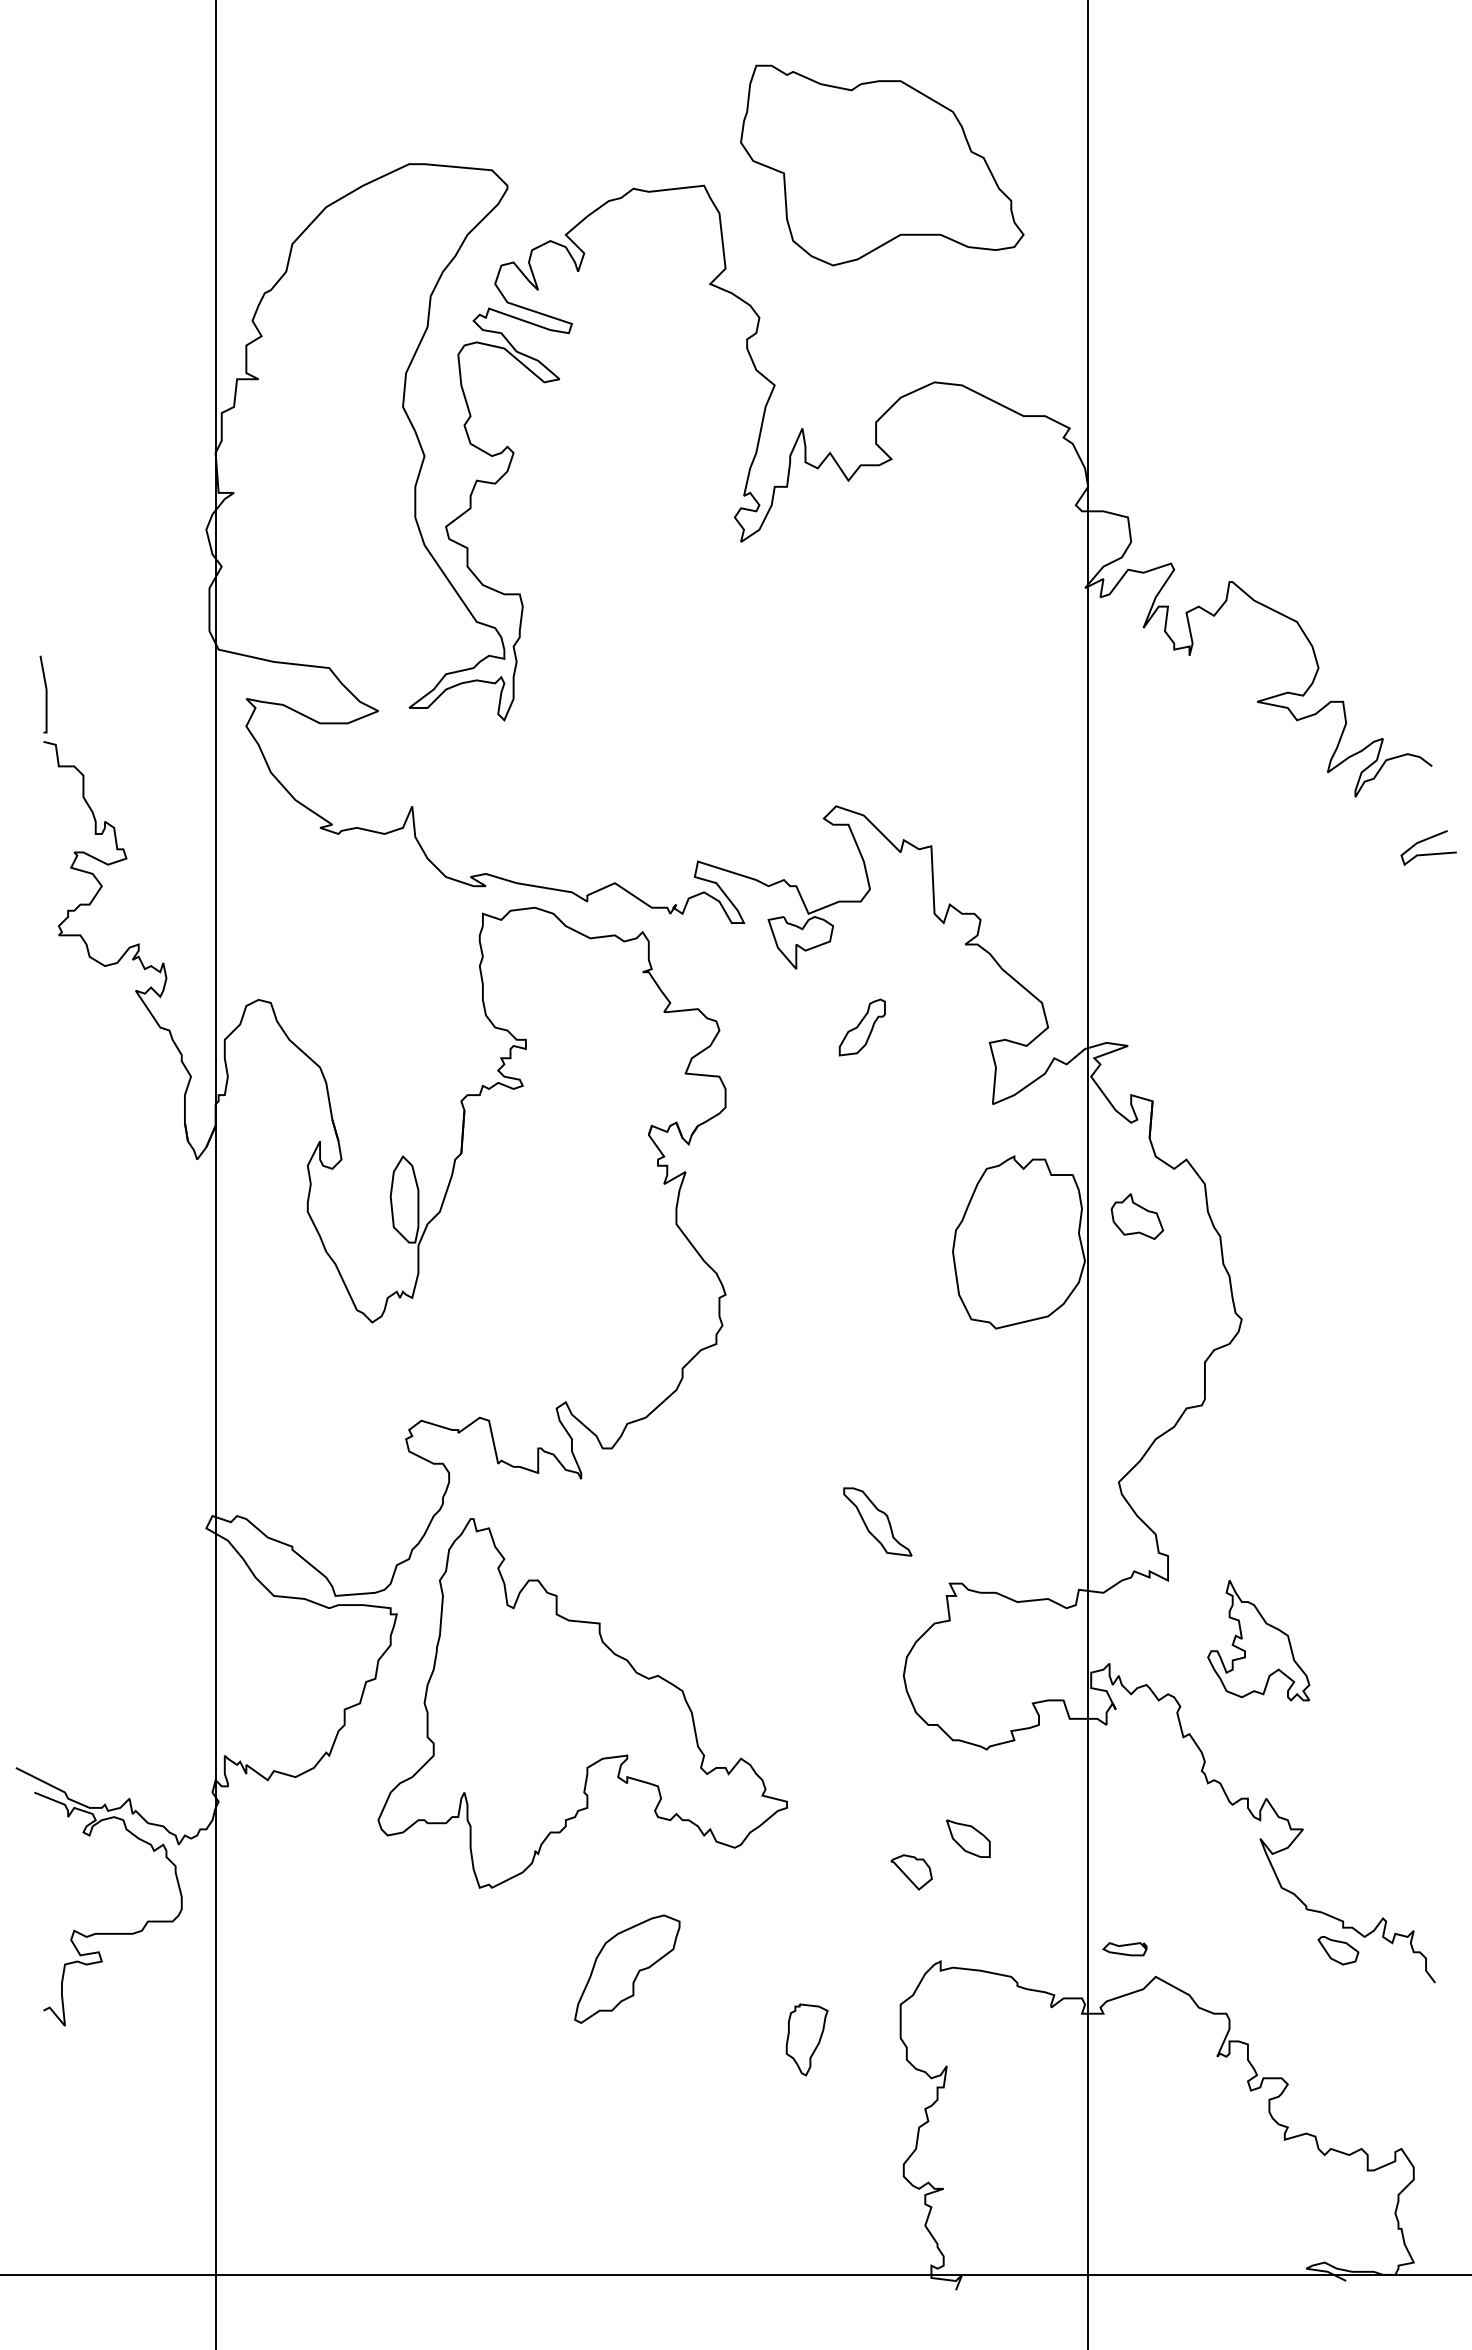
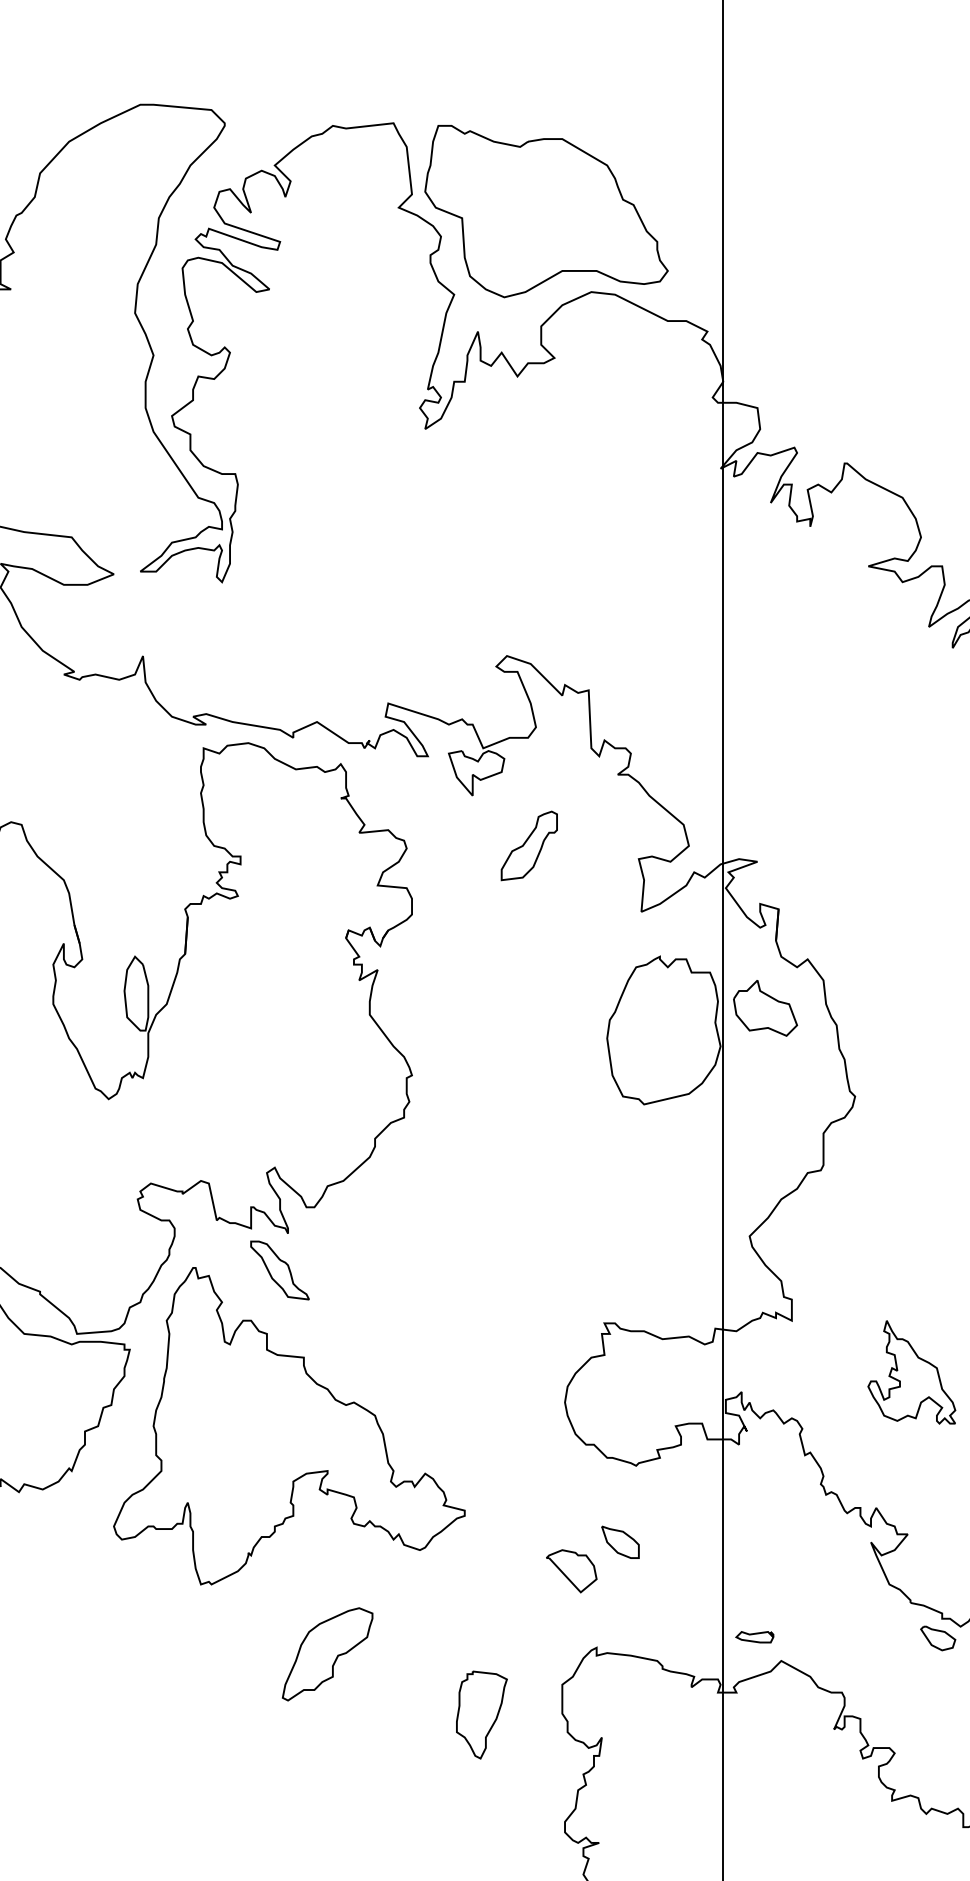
part: (882, 165) -> (546, 211), moved
part: (862, 1027) -> (529, 845), size x1.43
part: (1137, 1216) -> (765, 1008), size x1.43
part: (877, 1521) -> (279, 1270), moved
part: (1258, 1640) -> (911, 1372), moved
part: (911, 1872) -> (571, 1571), size x1.43
part: (807, 2039) -> (482, 1714), size x1.43

